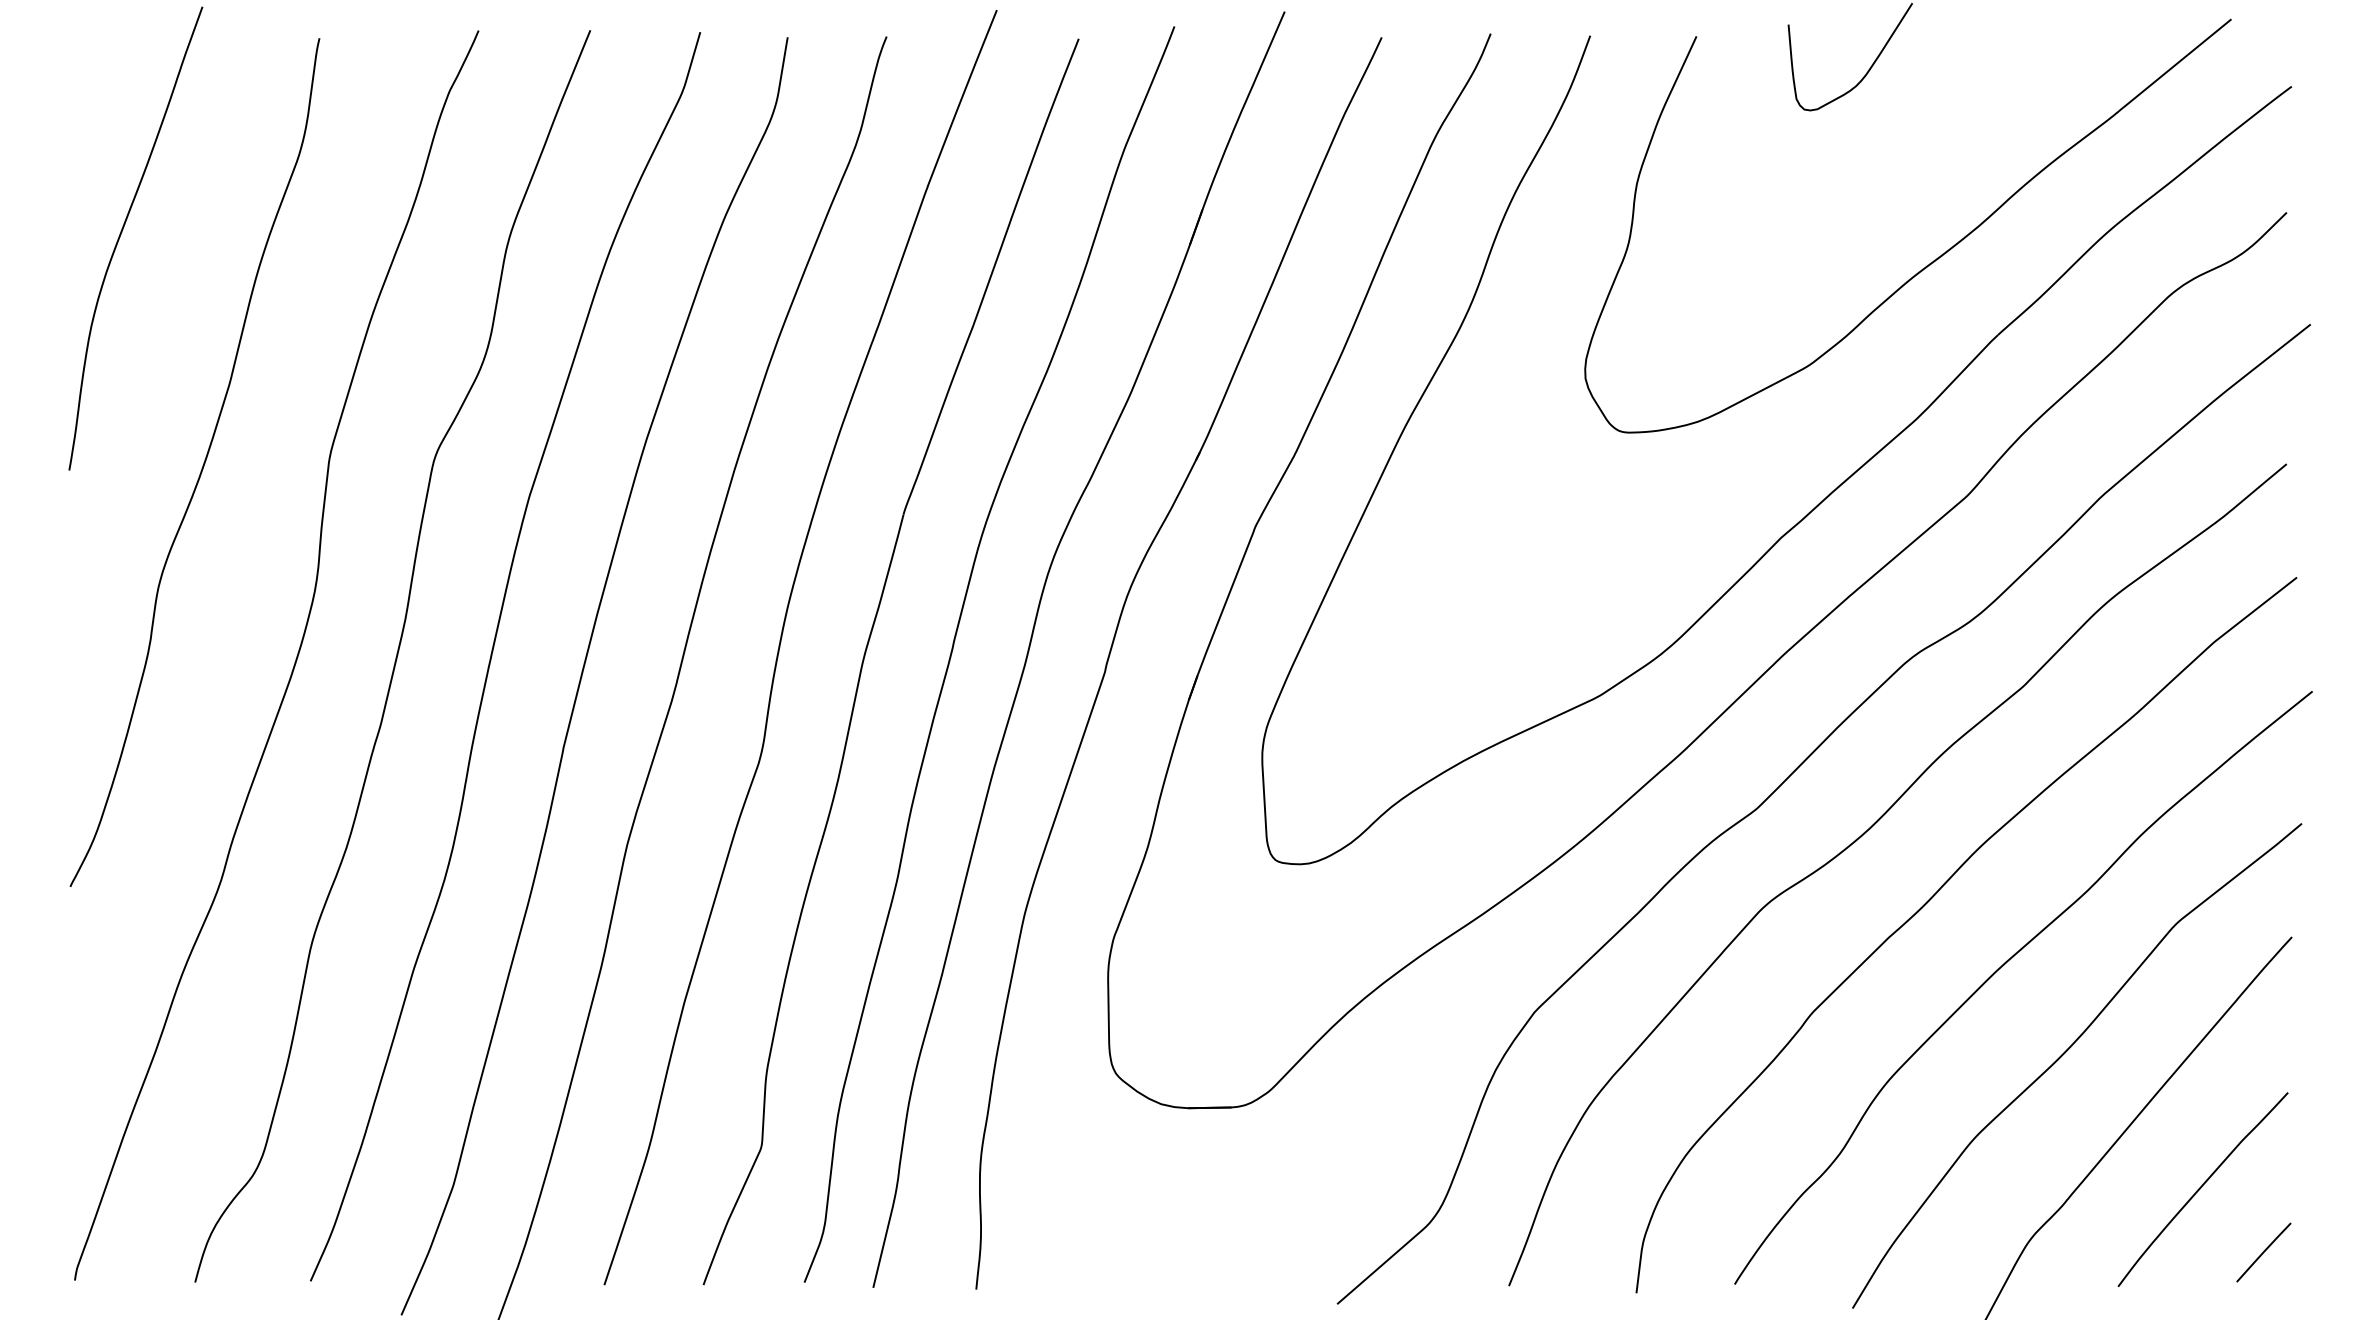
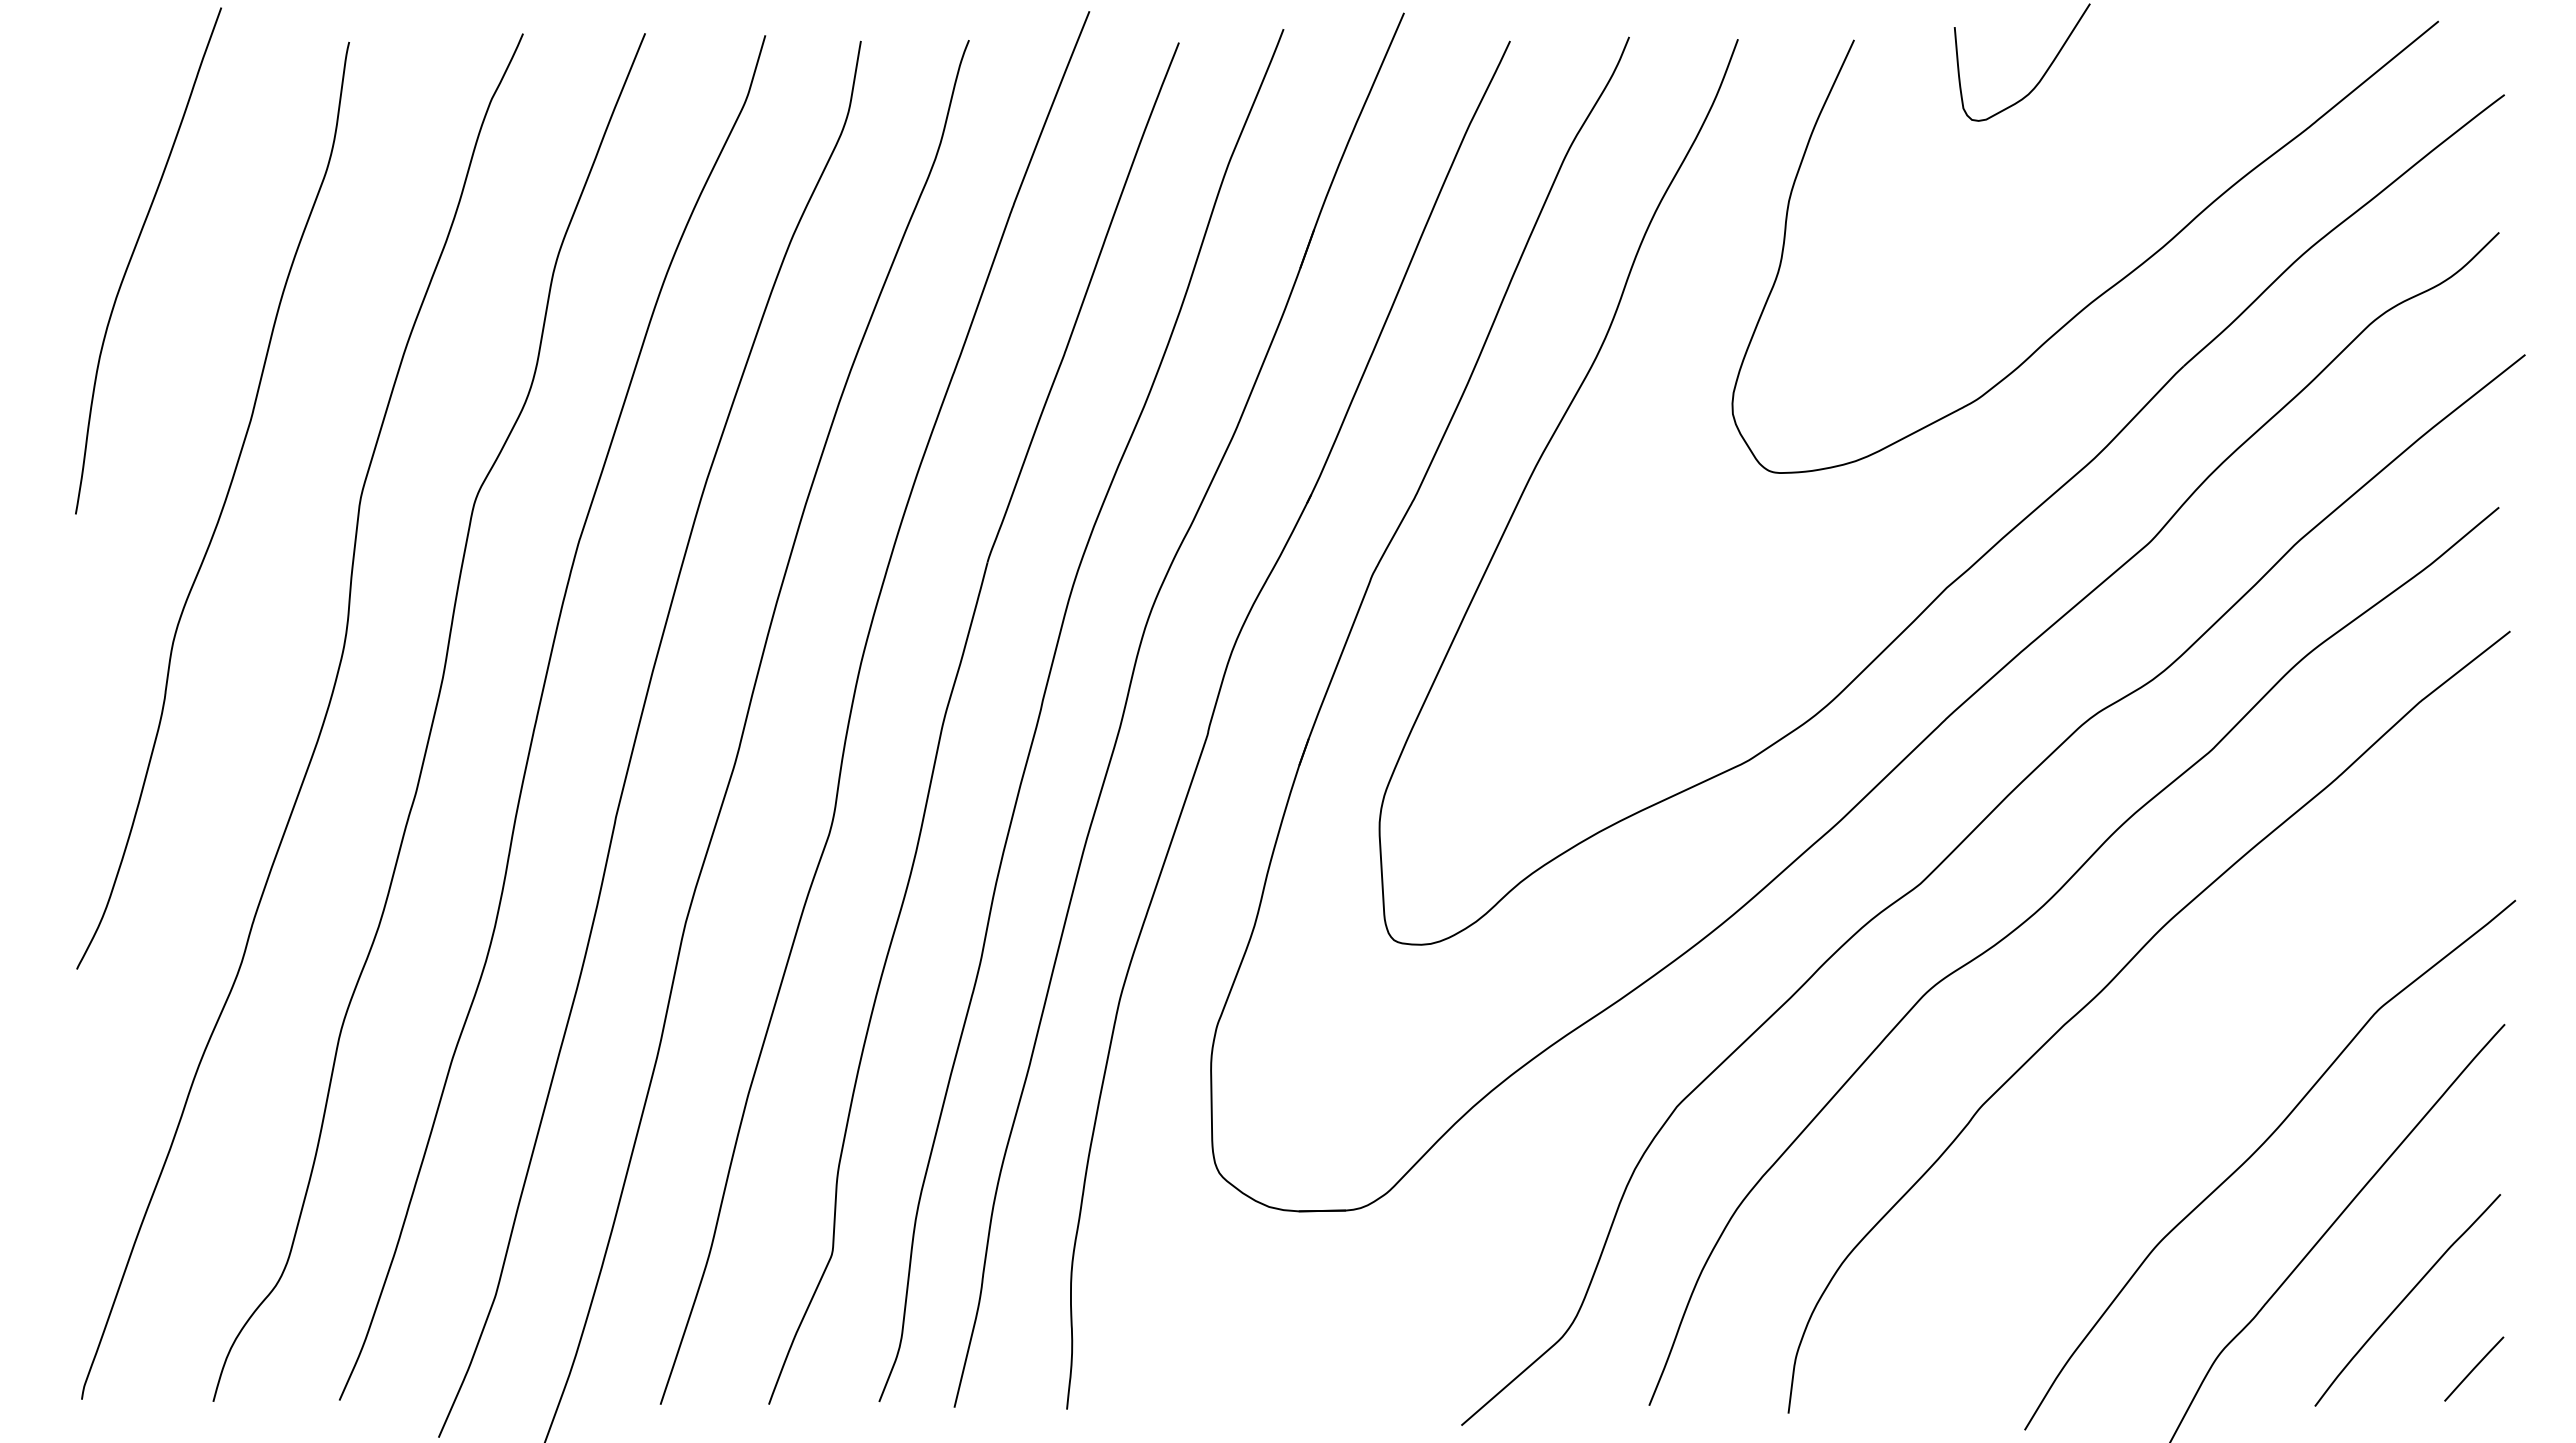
curve: (2003, 966) -> (2189, 1056), removed

